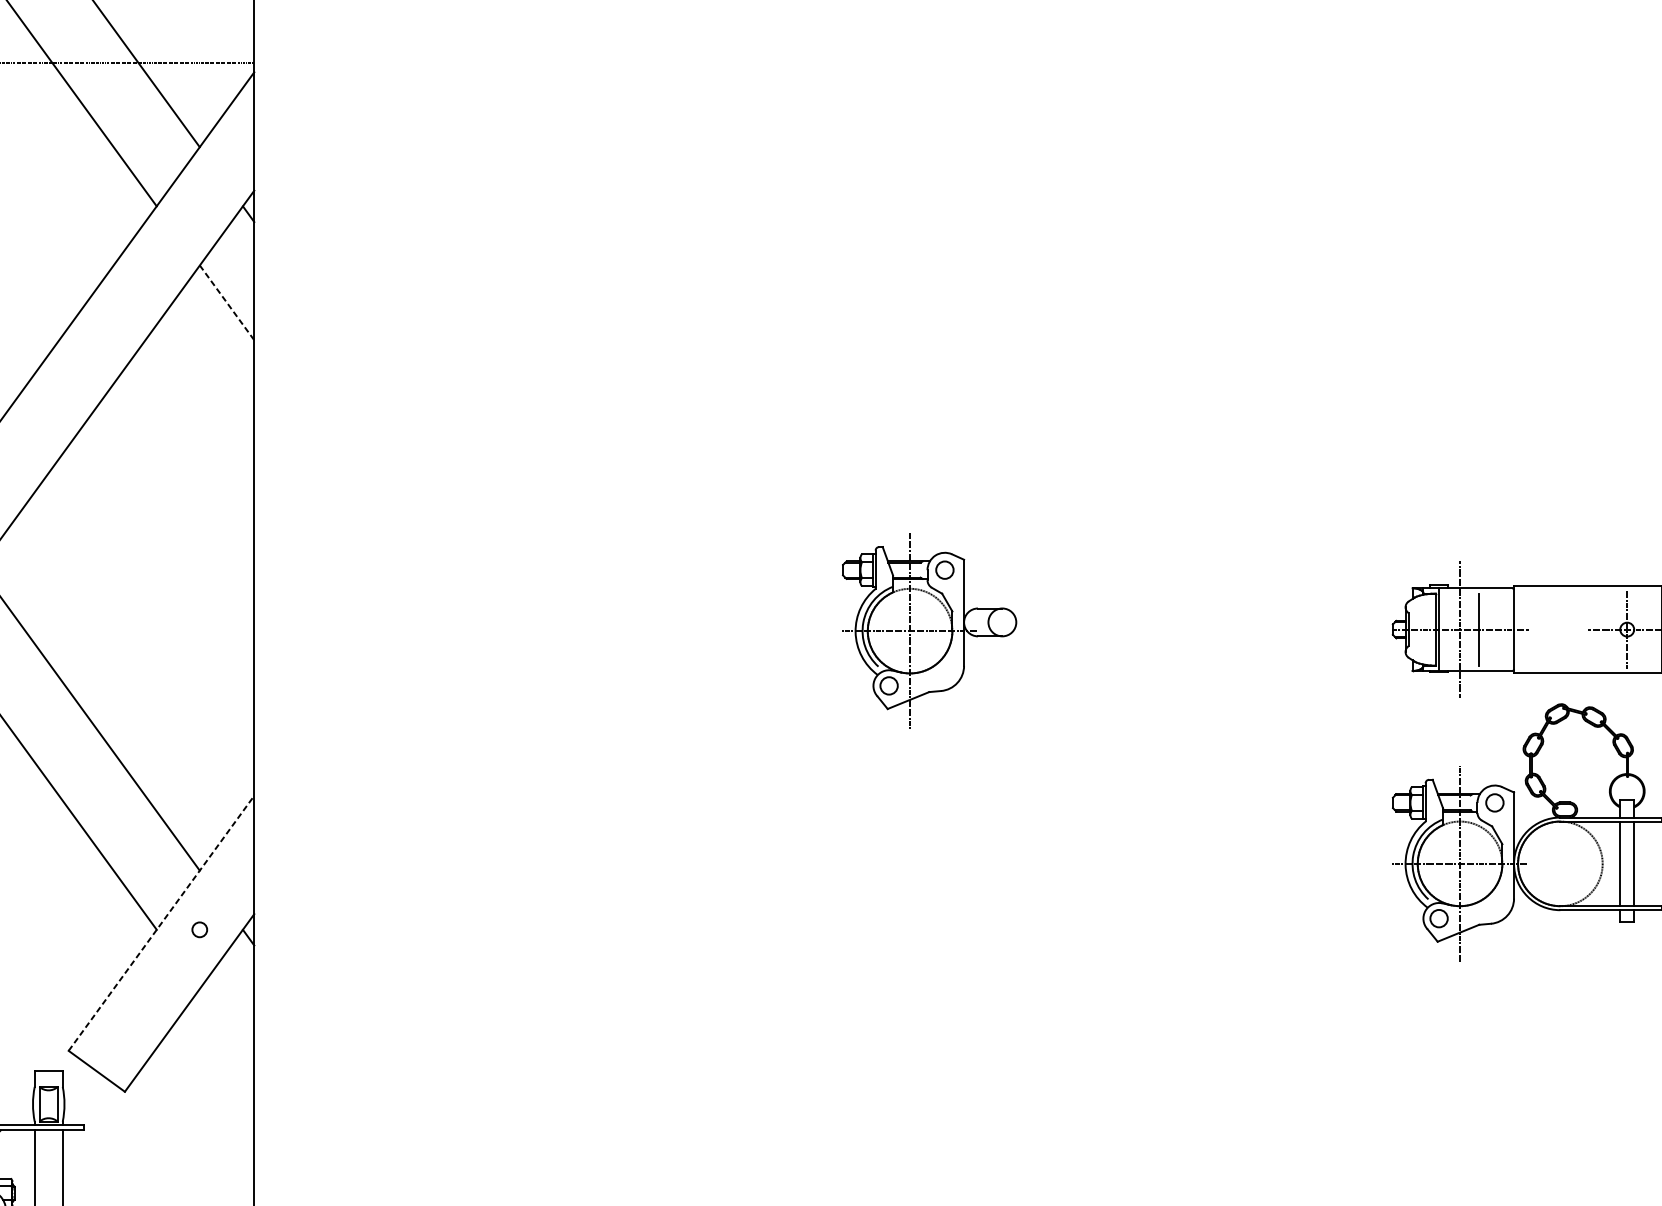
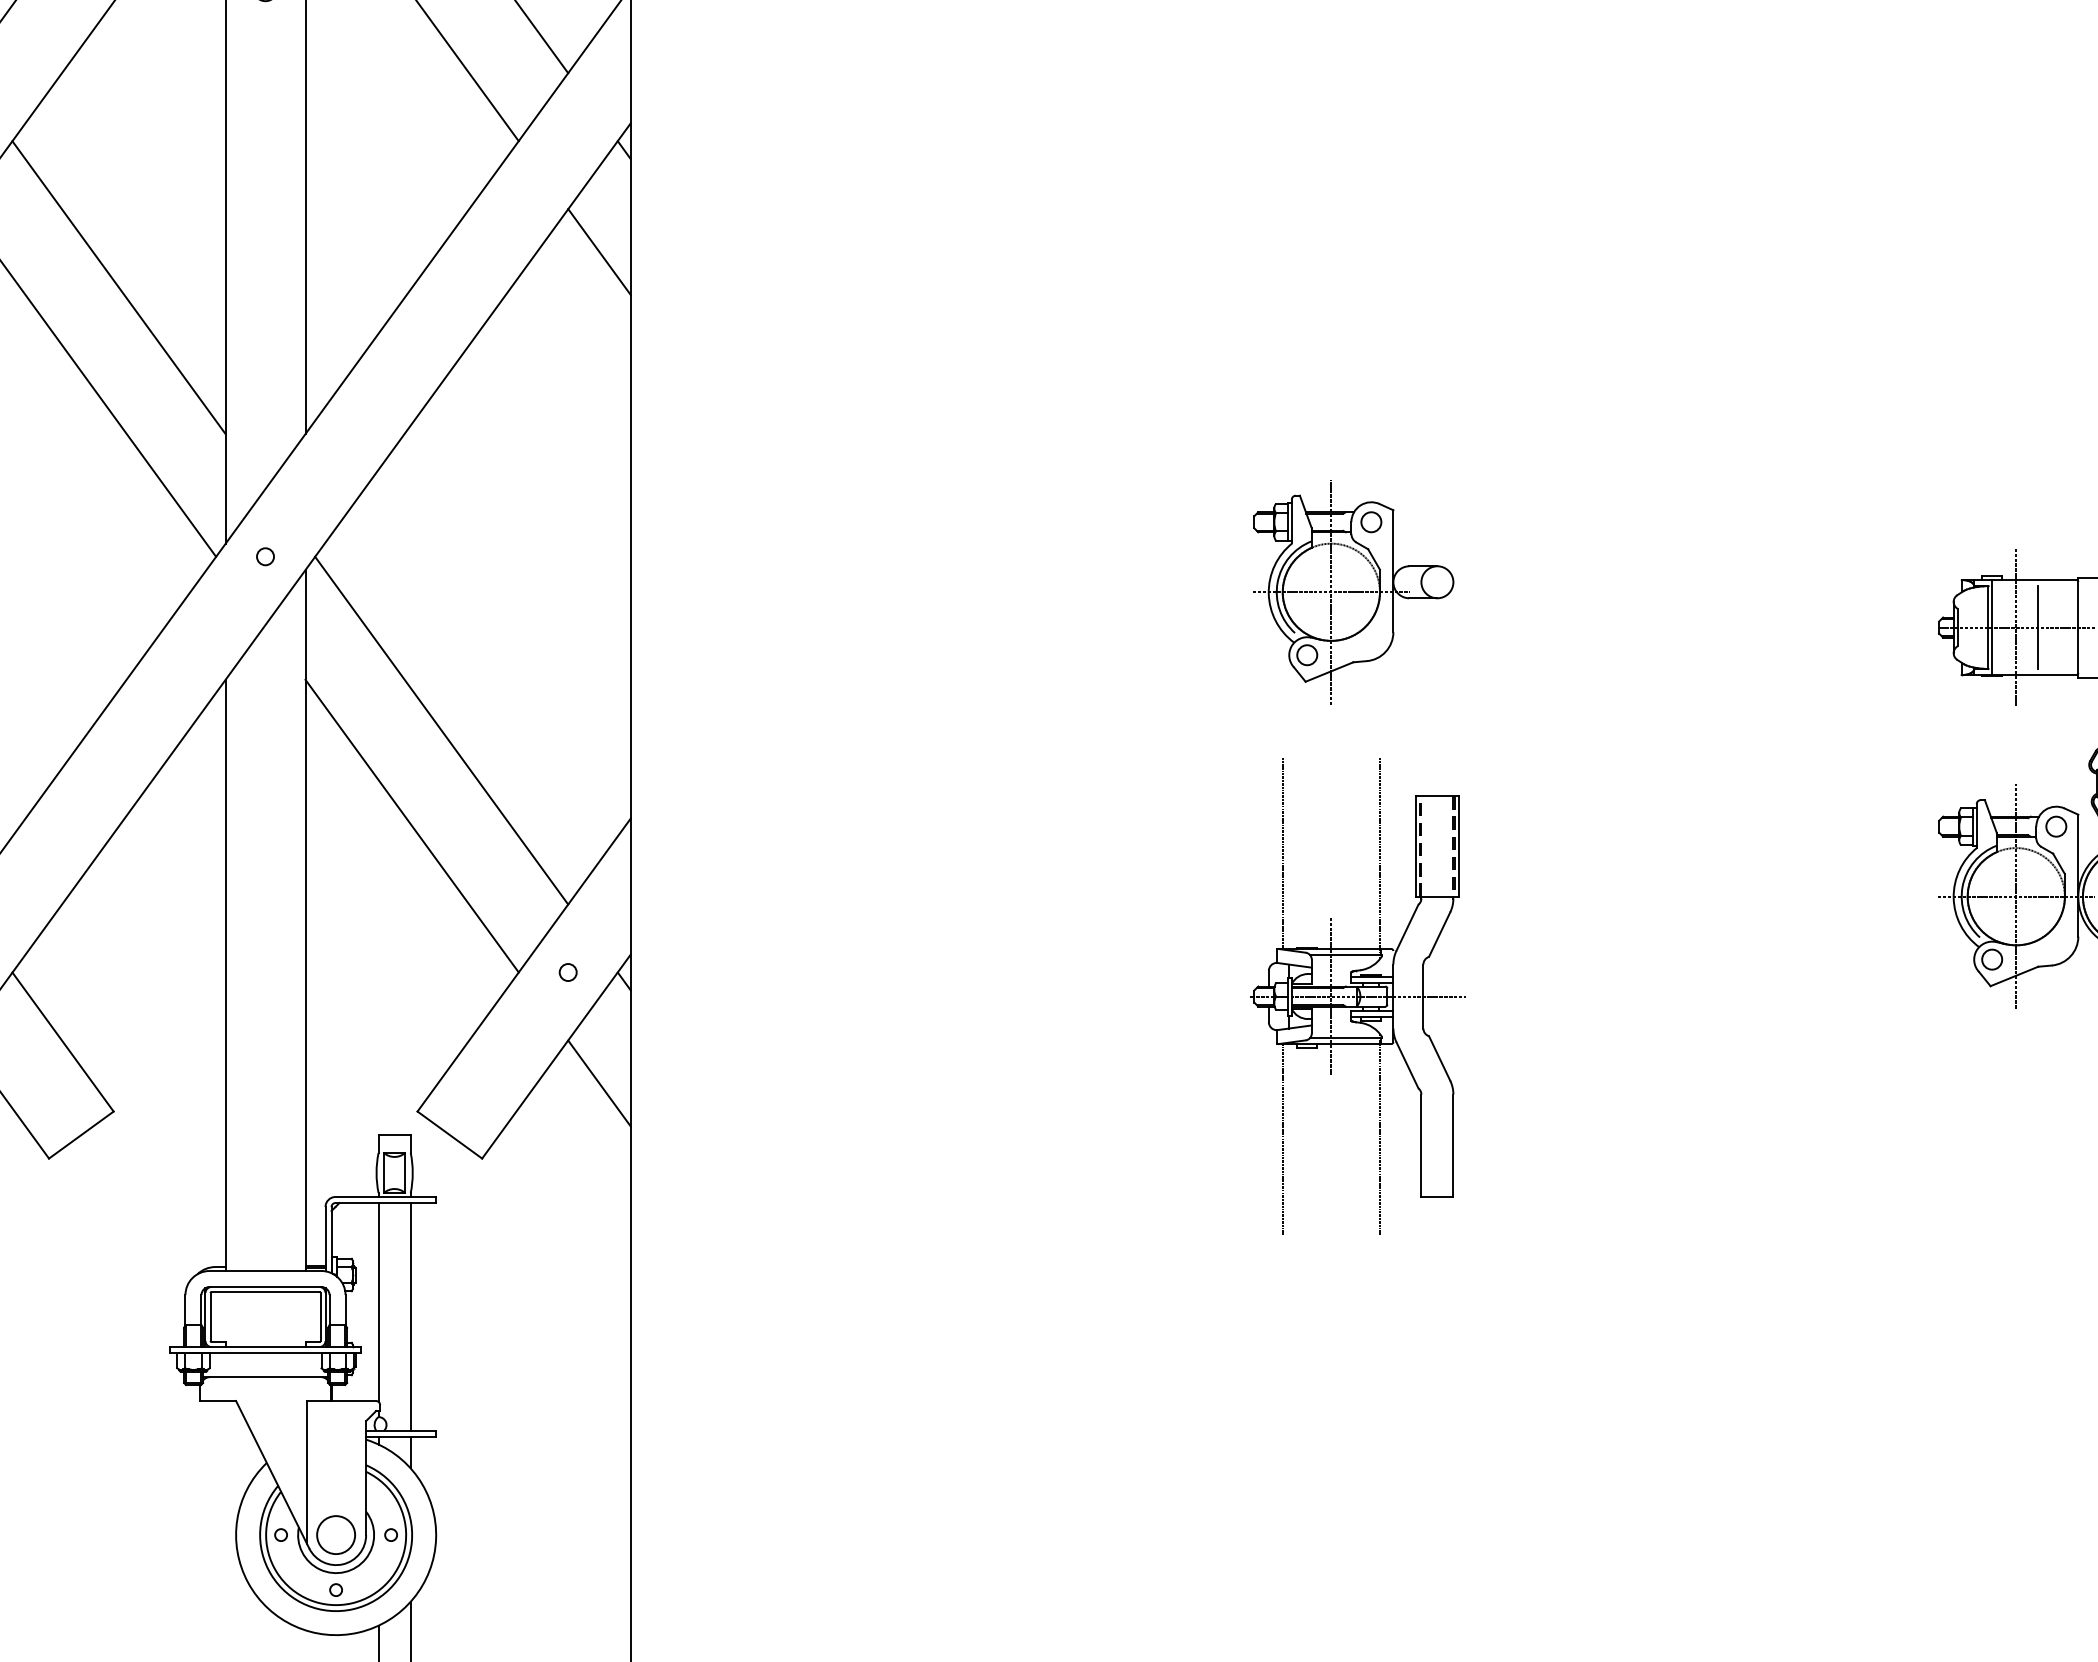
line: (227, 303) -> (599, 252), dashed -> solid
part: (929, 631) -> (1353, 592), moved
line: (161, 922) -> (524, 964), dashed -> solid
part: (886, 950) -> (1357, 996), added
line: (227, 1026) -> (599, 1083), added

